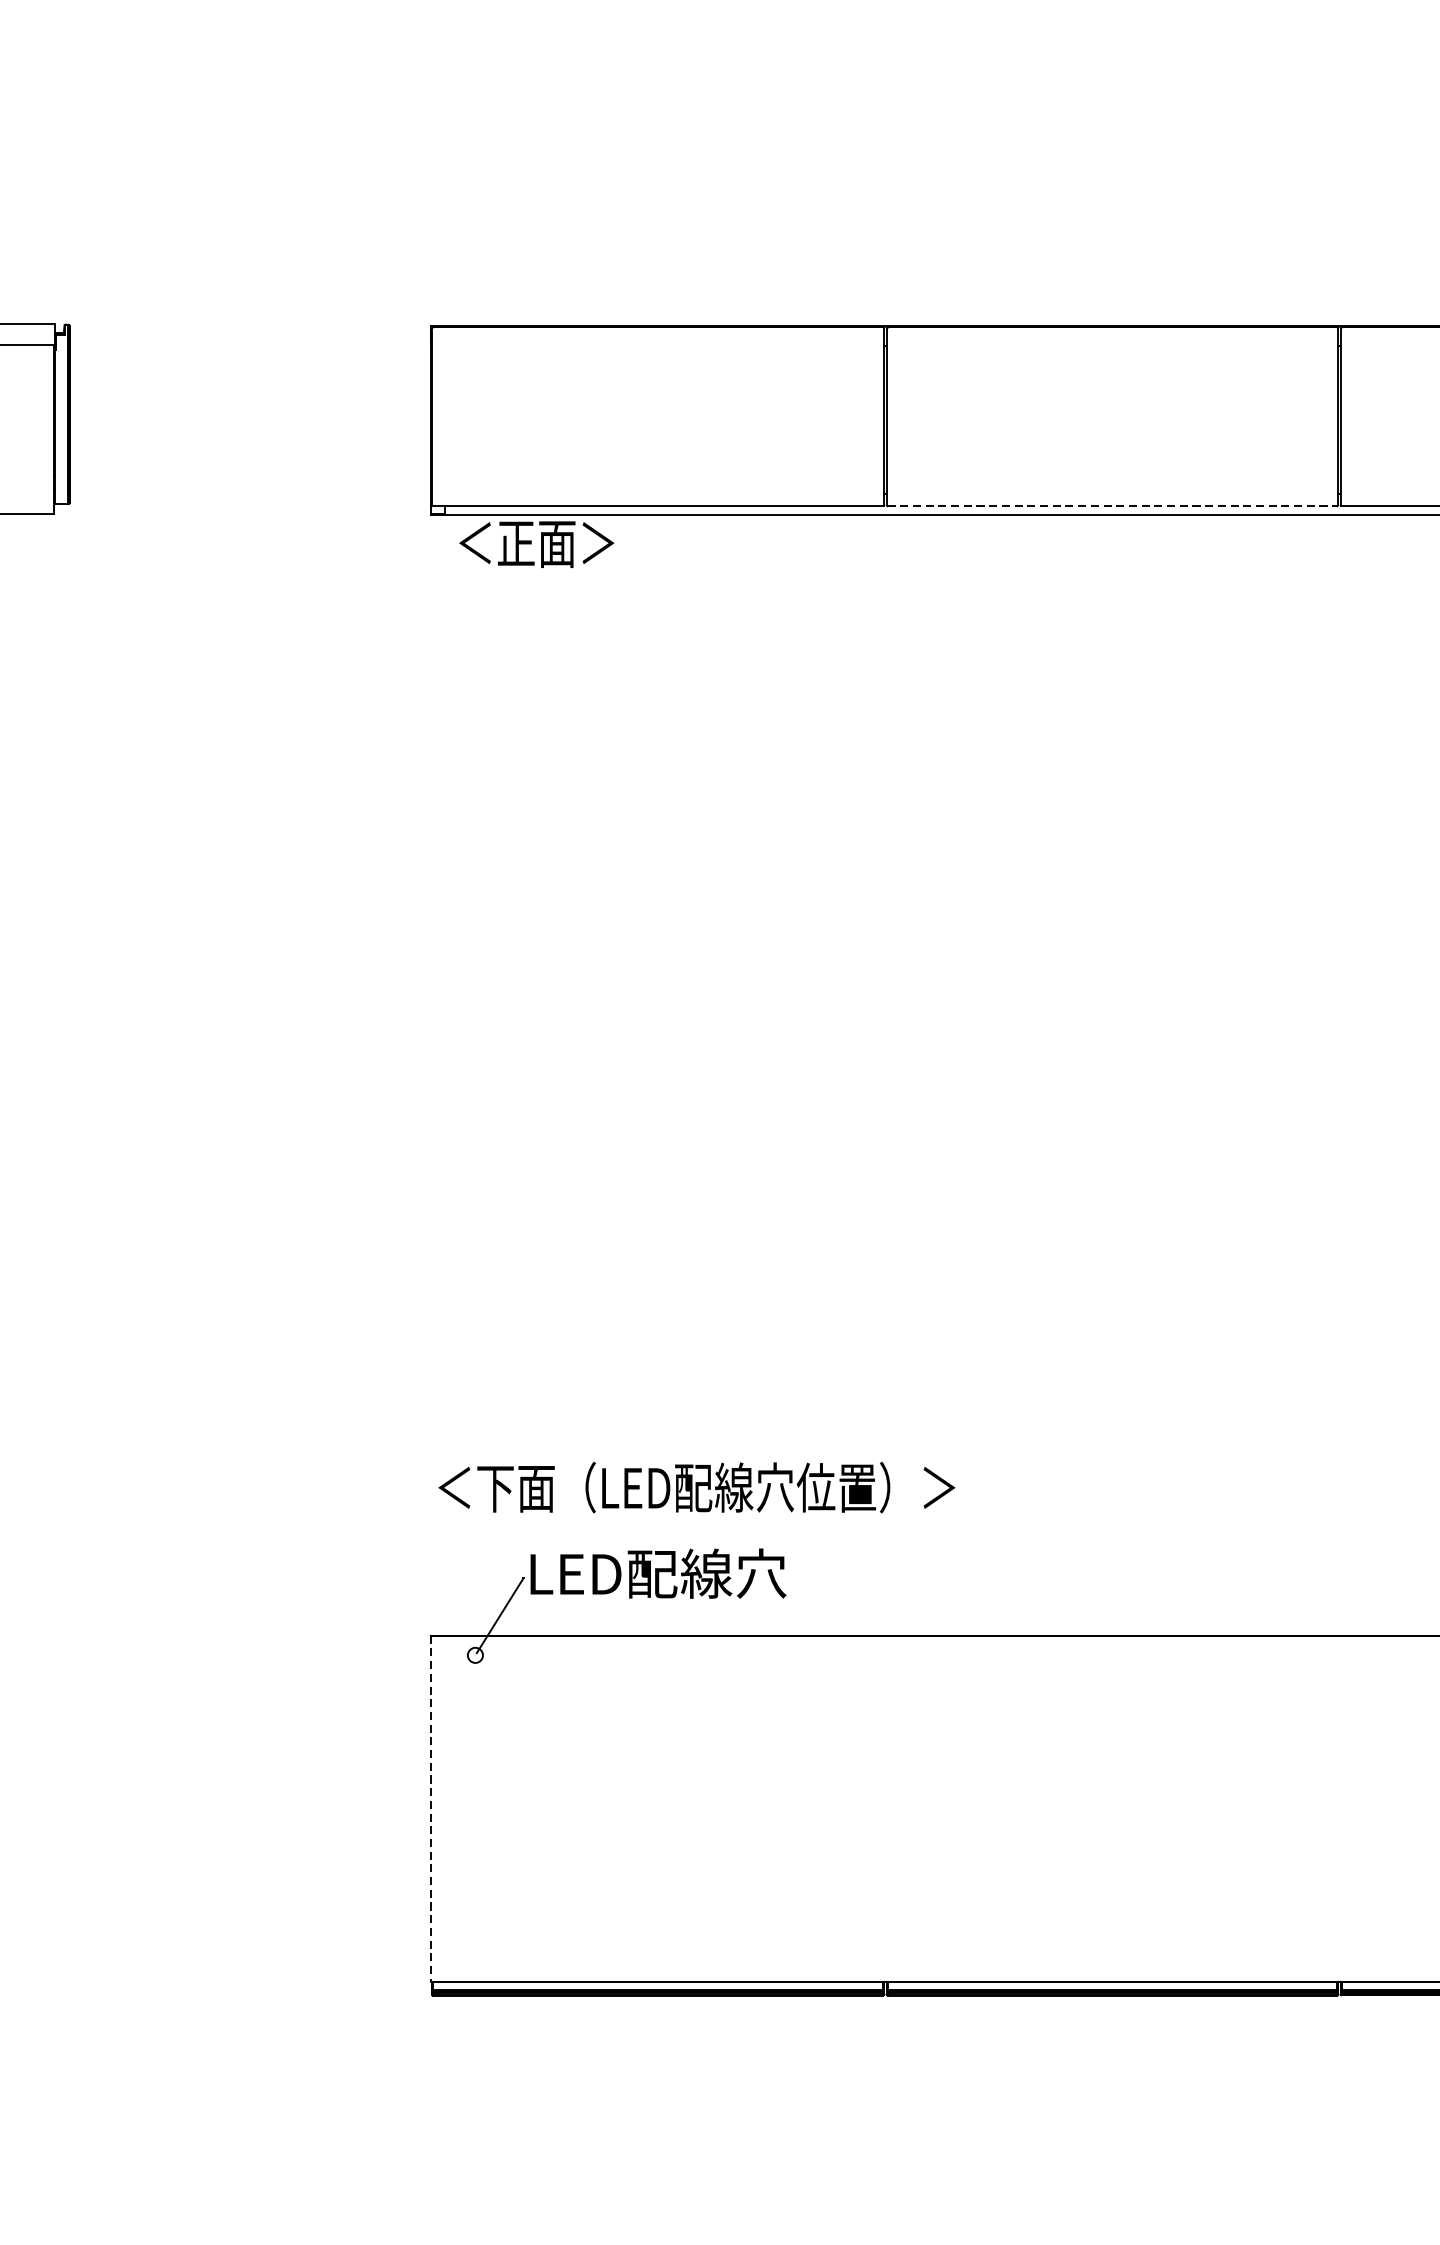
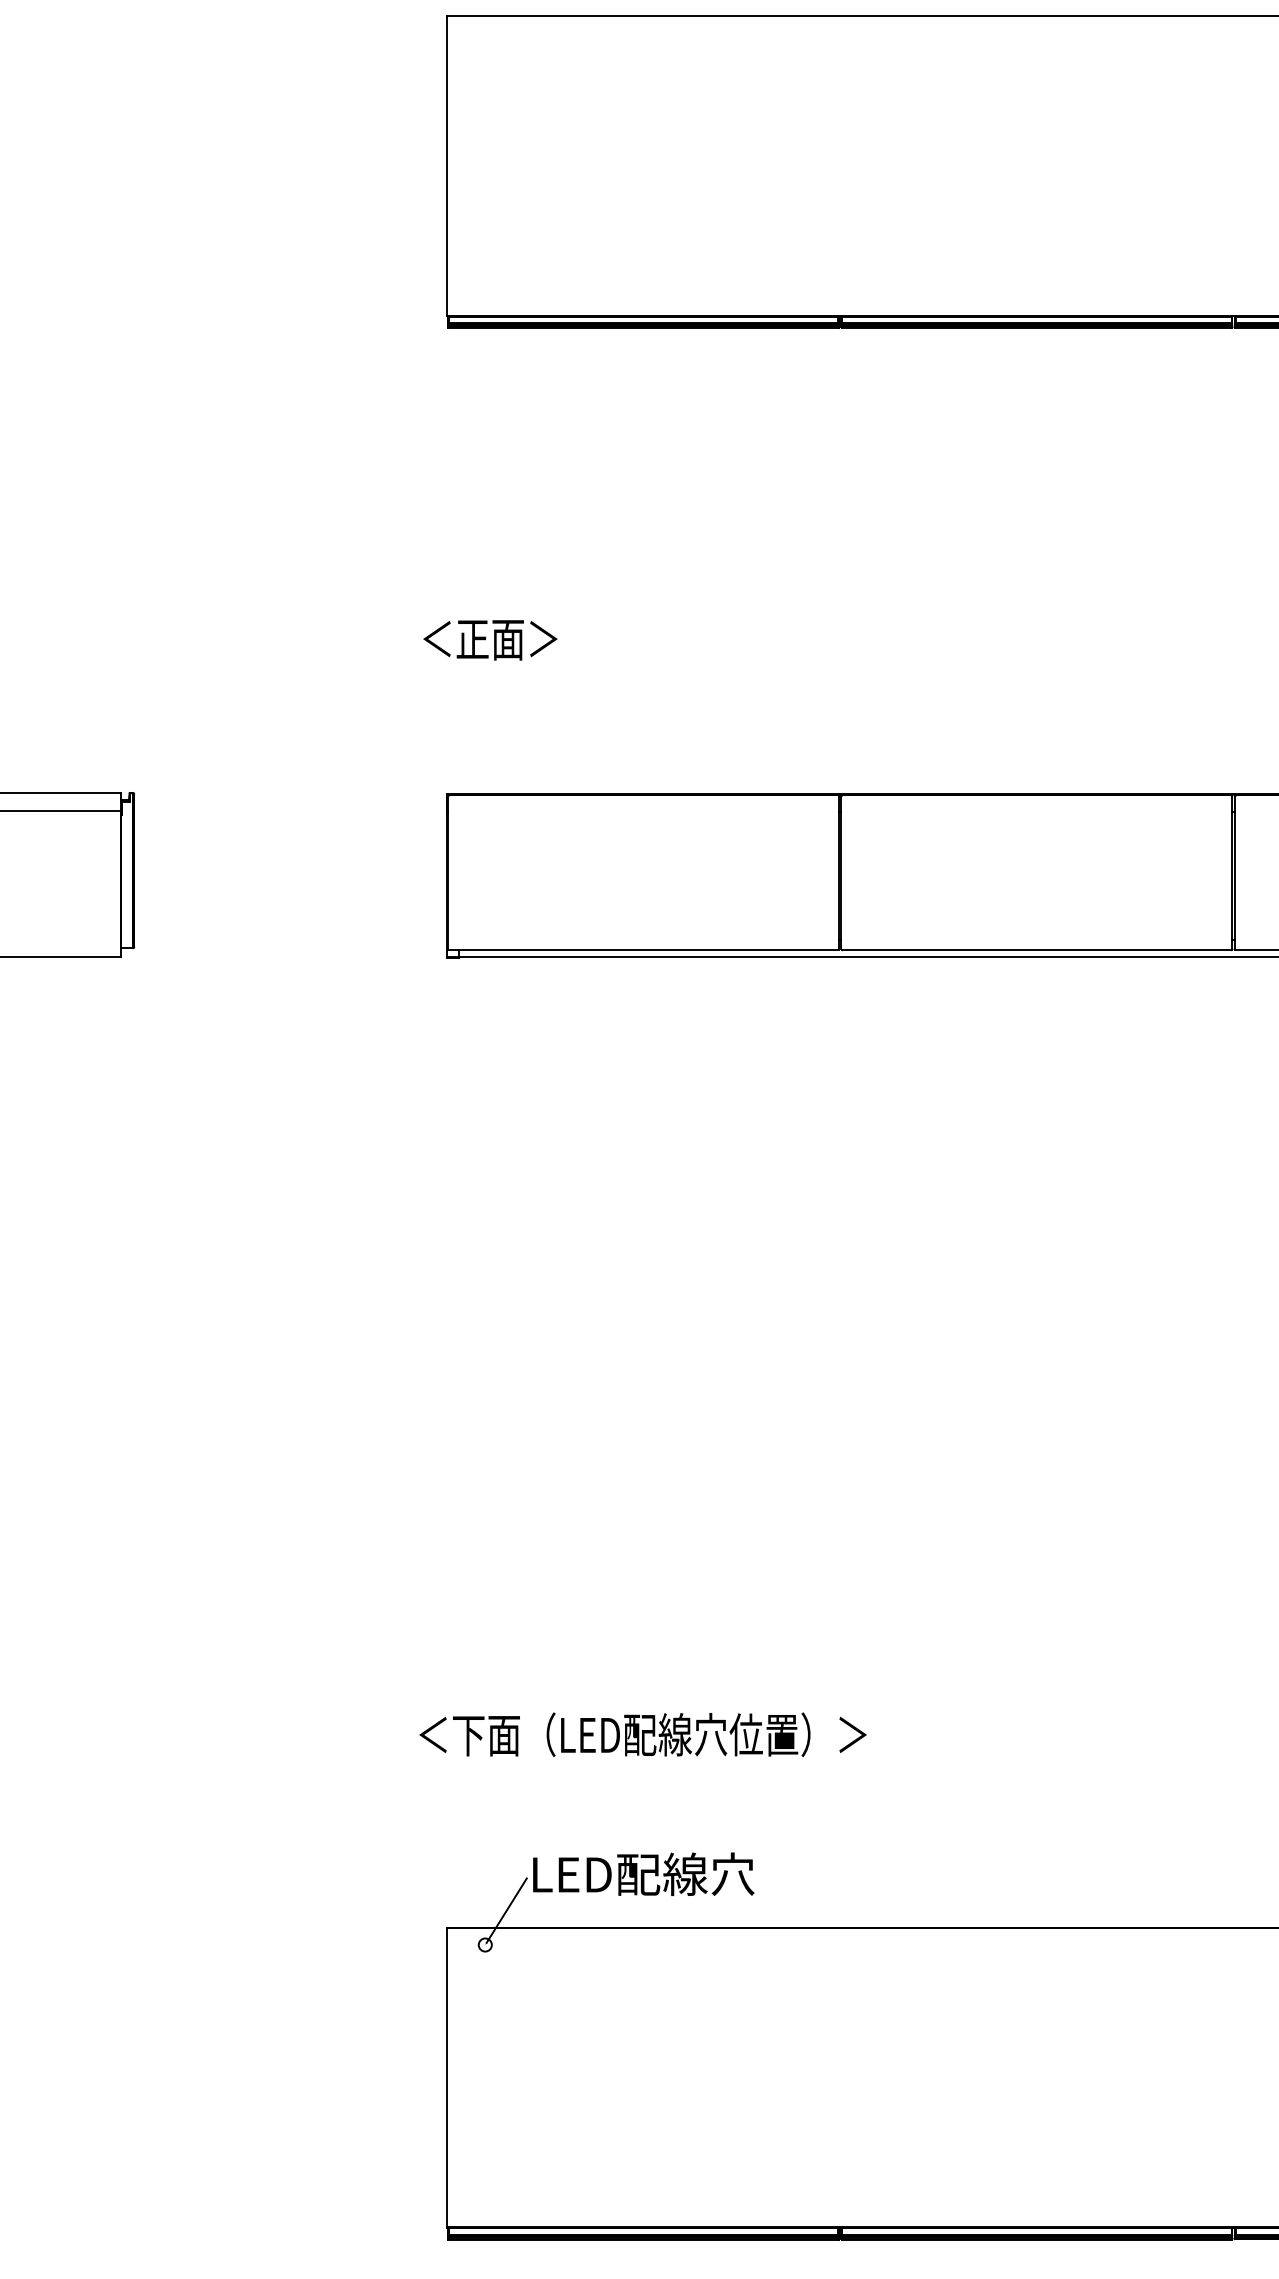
line: (1112, 506) -> (1036, 950), dashed -> solid
text: (536, 544) -> (490, 640), moved
text: (696, 1487) -> (642, 1734), moved
line: (430, 1808) -> (446, 2077), dashed -> solid

